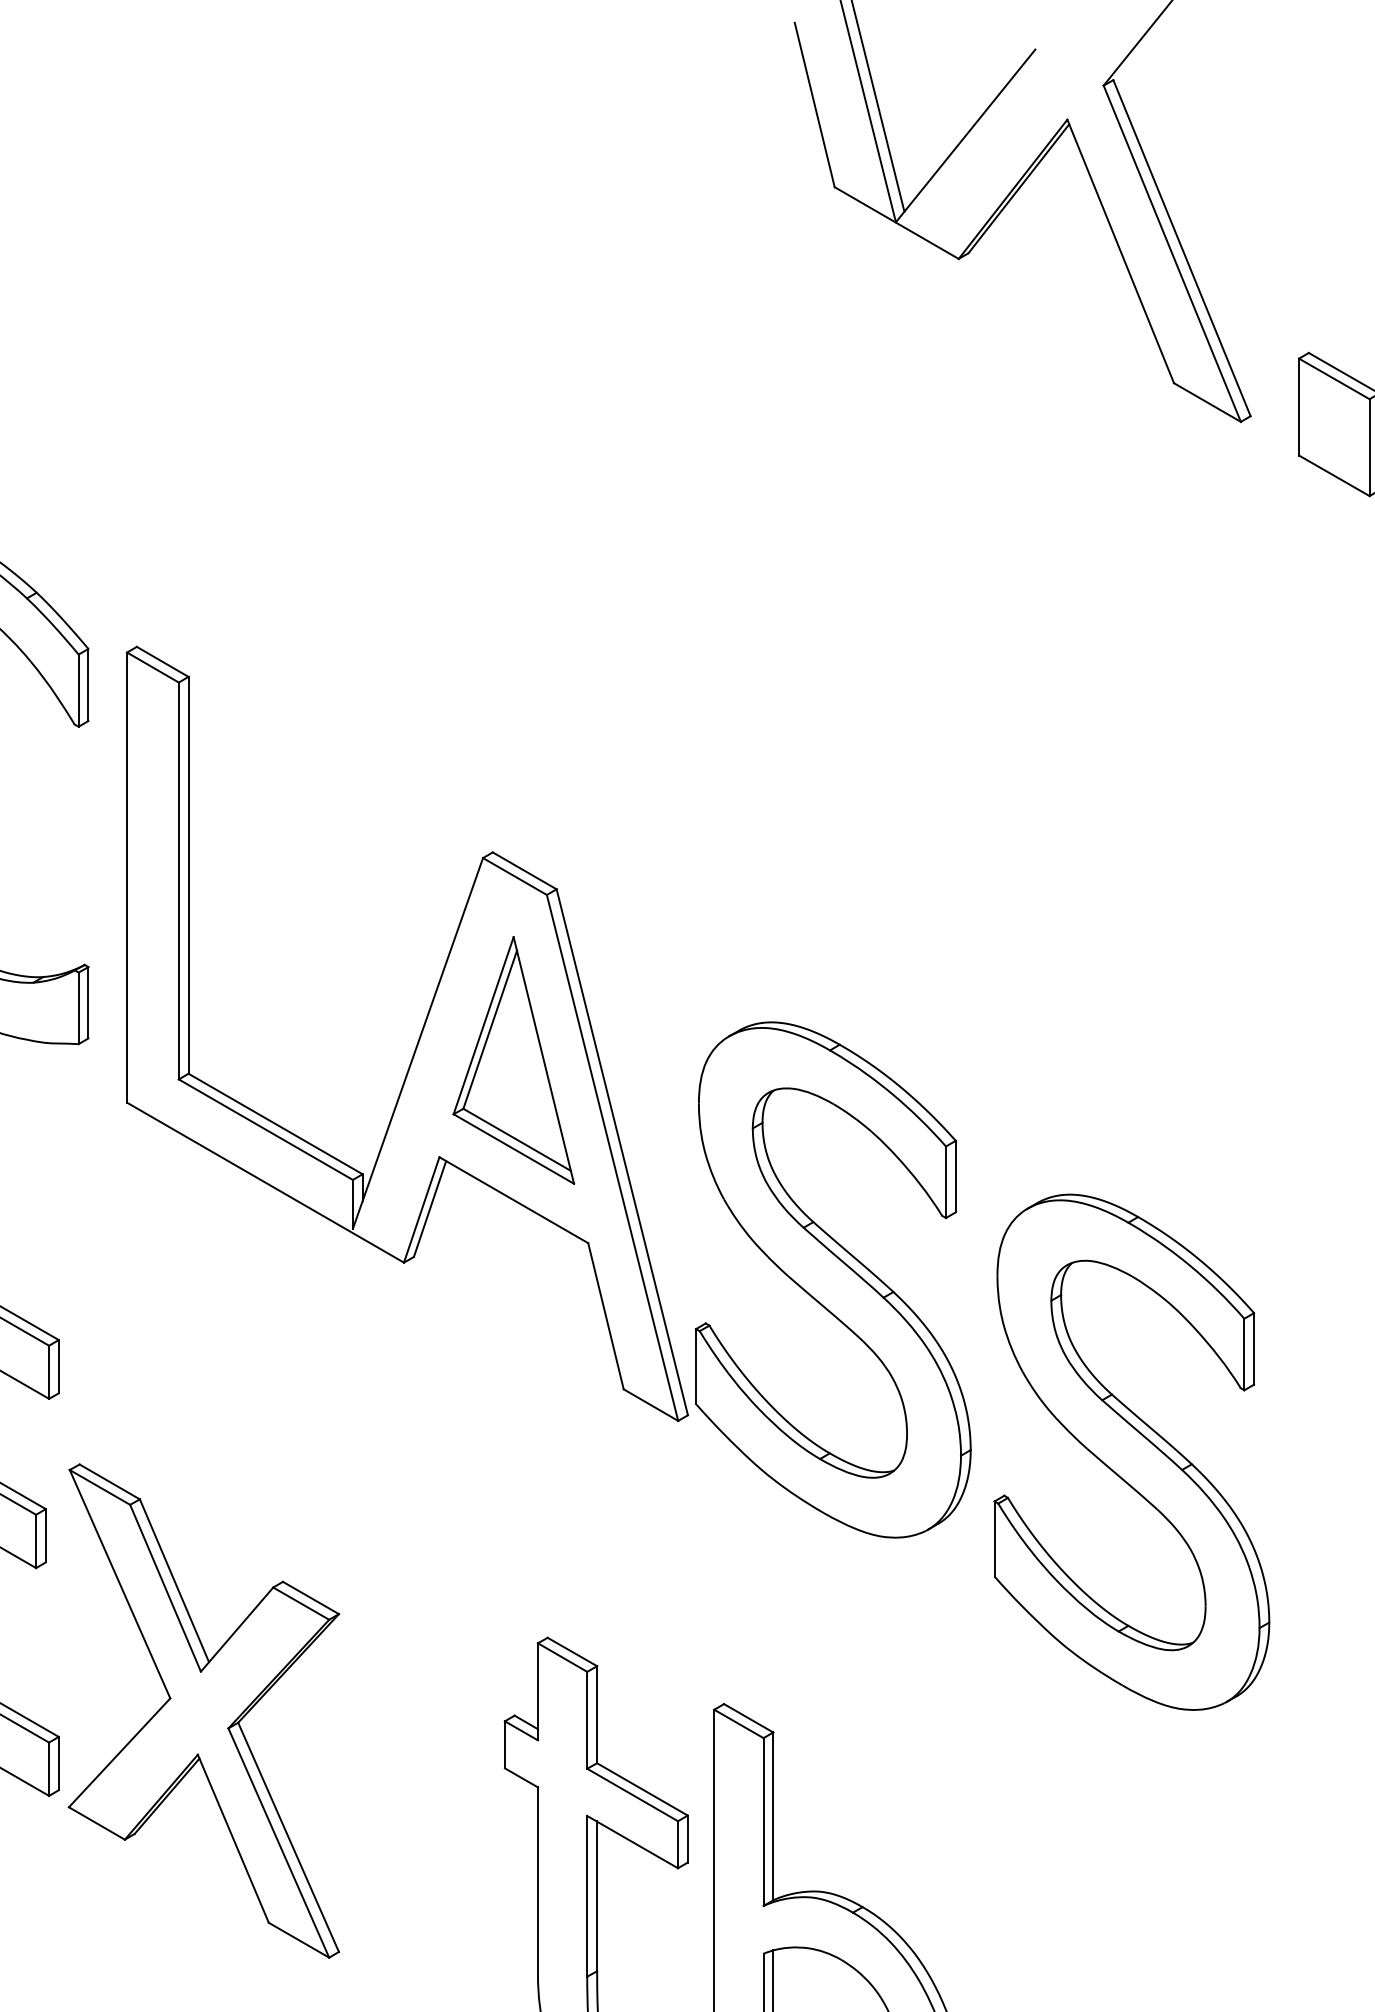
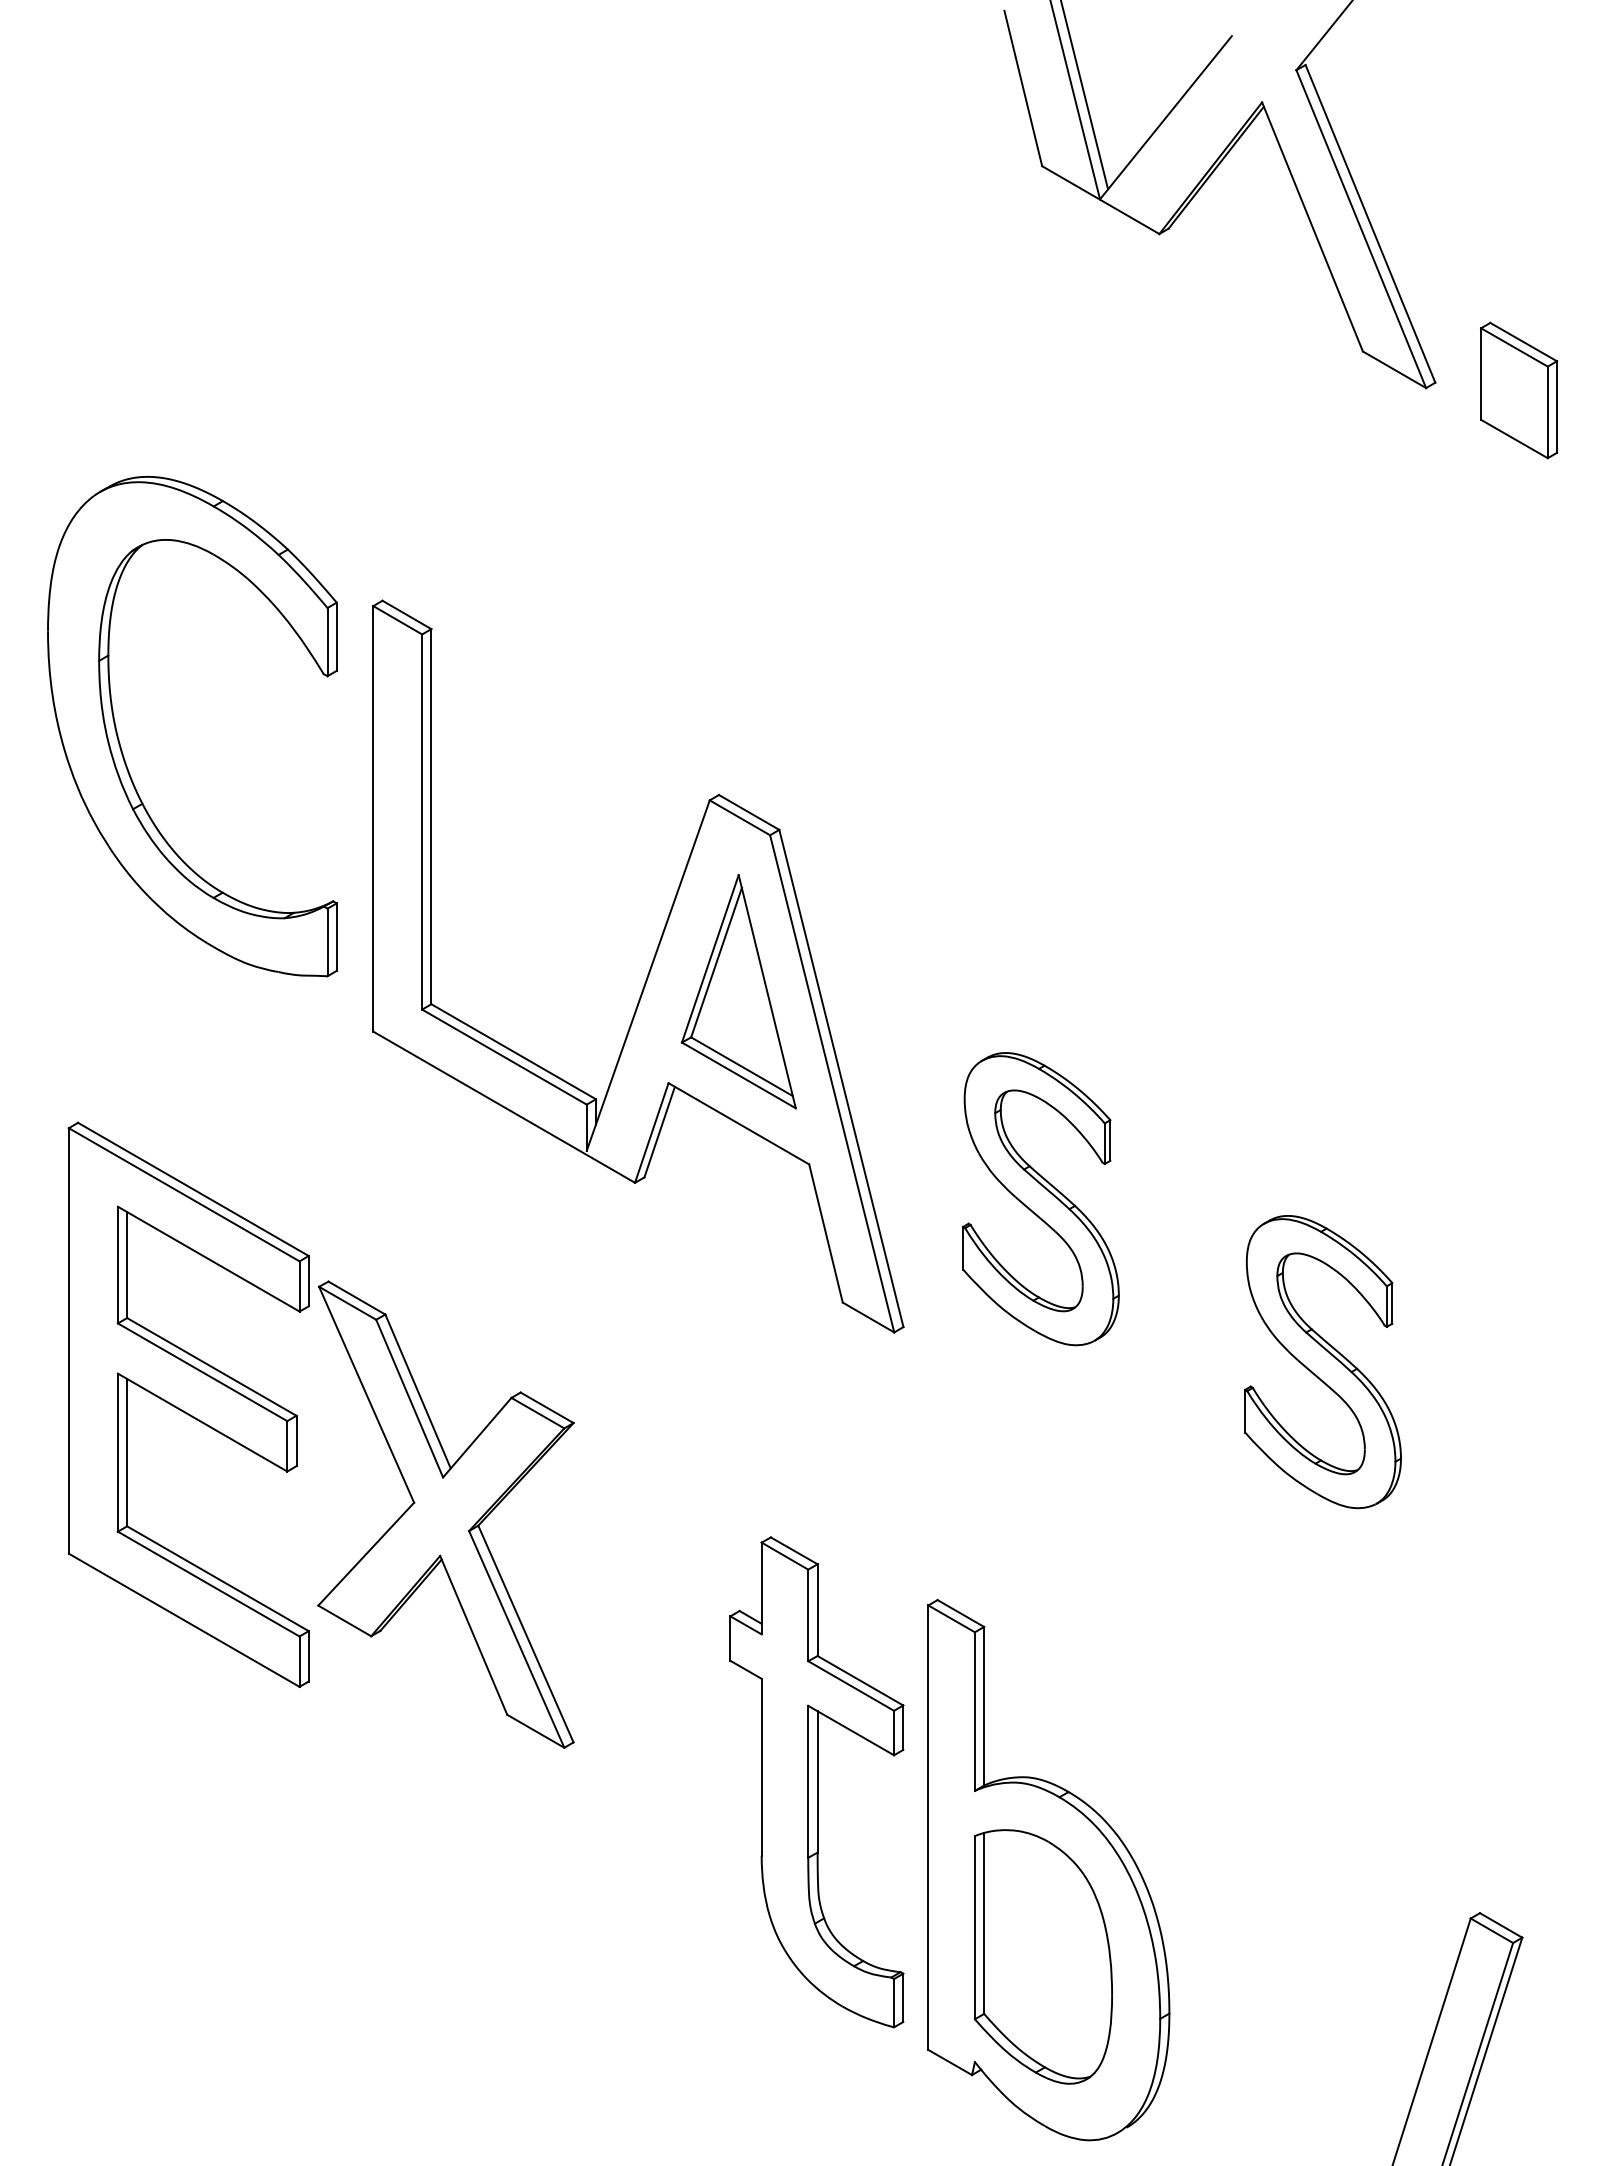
part: (832, 1279) -> (1040, 1198), size x0.6
part: (1131, 1451) -> (1322, 1361), size x0.6
part: (203, 1710) -> (445, 1514), moved

